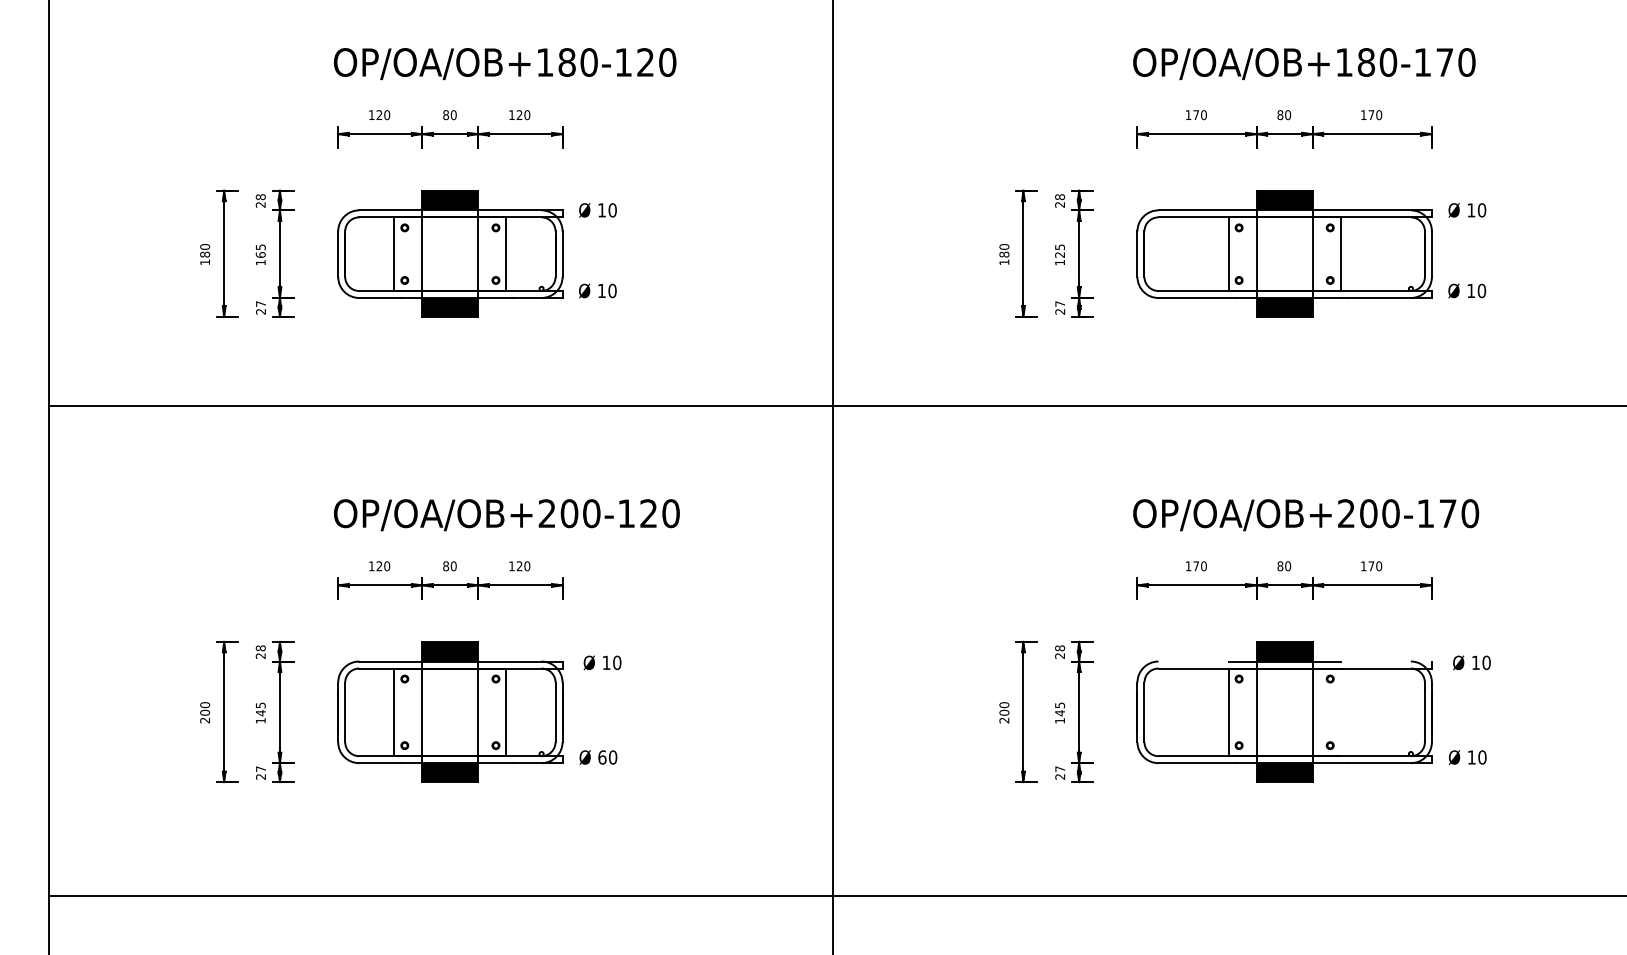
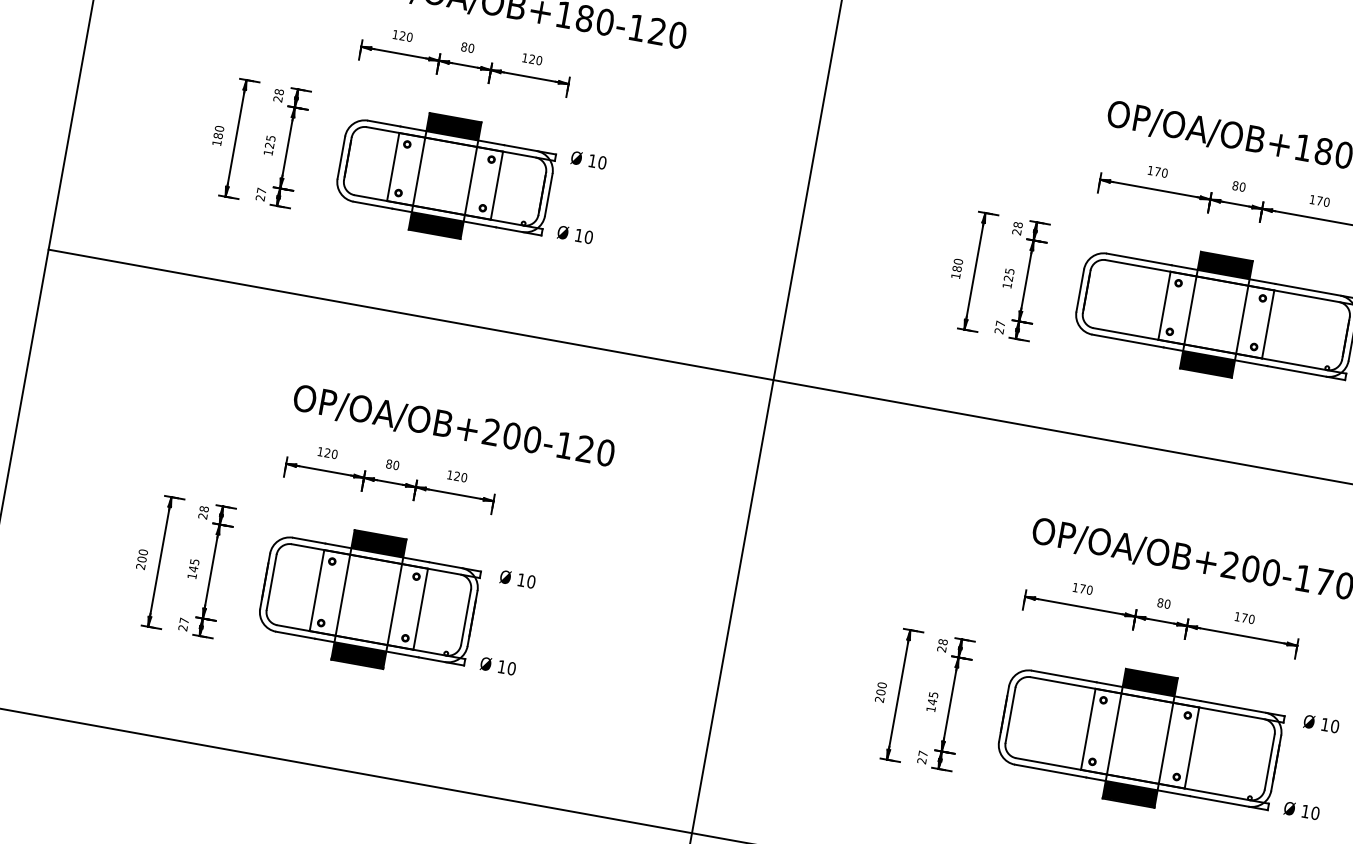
text: (260, 254) -> (269, 145), 165 -> 125
line: (1193, 661) -> (1064, 676), added
line: (1385, 661) -> (1241, 708), added
line: (1340, 712) -> (1191, 748), added
text: (602, 757) -> (501, 666), 60 -> 10

